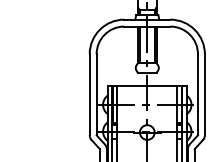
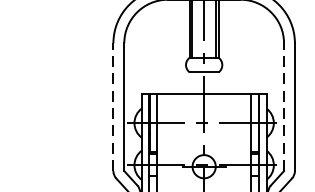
line: (89, 94) -> (113, 106), solid -> dashed
line: (197, 94) -> (283, 106), solid -> dashed

